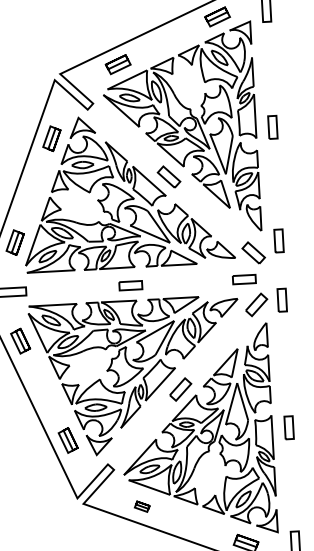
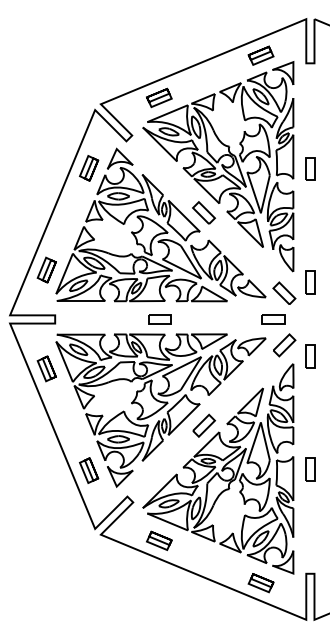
part: (282, 300) -> (310, 356), moved
part: (142, 506) -> (159, 540), size x1.67

